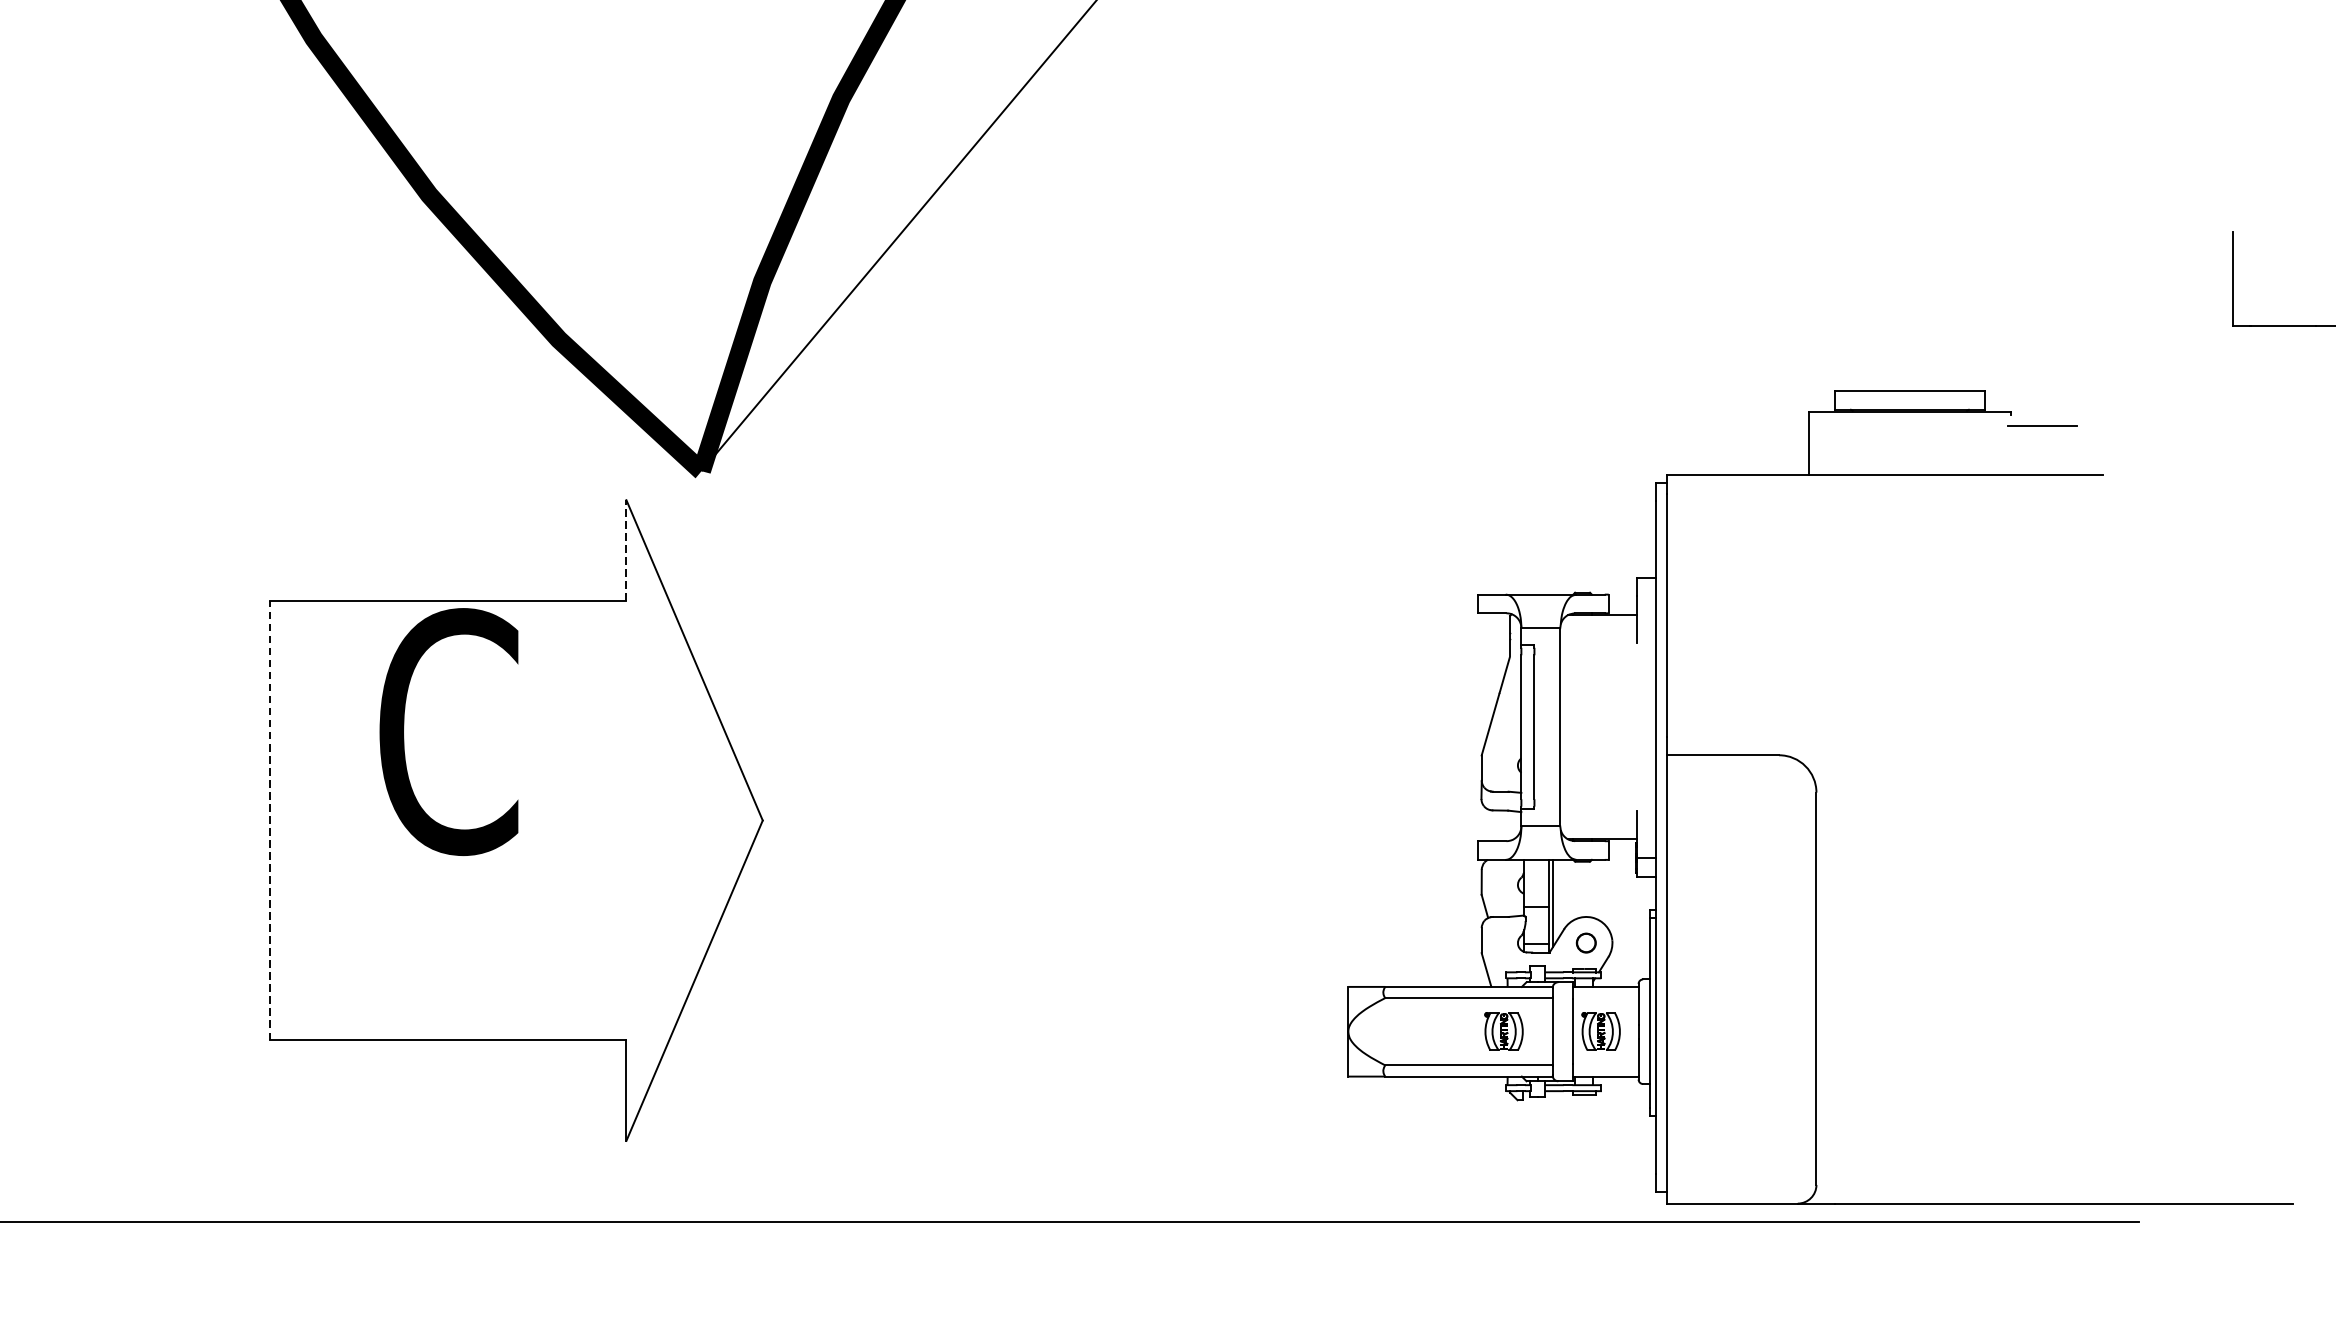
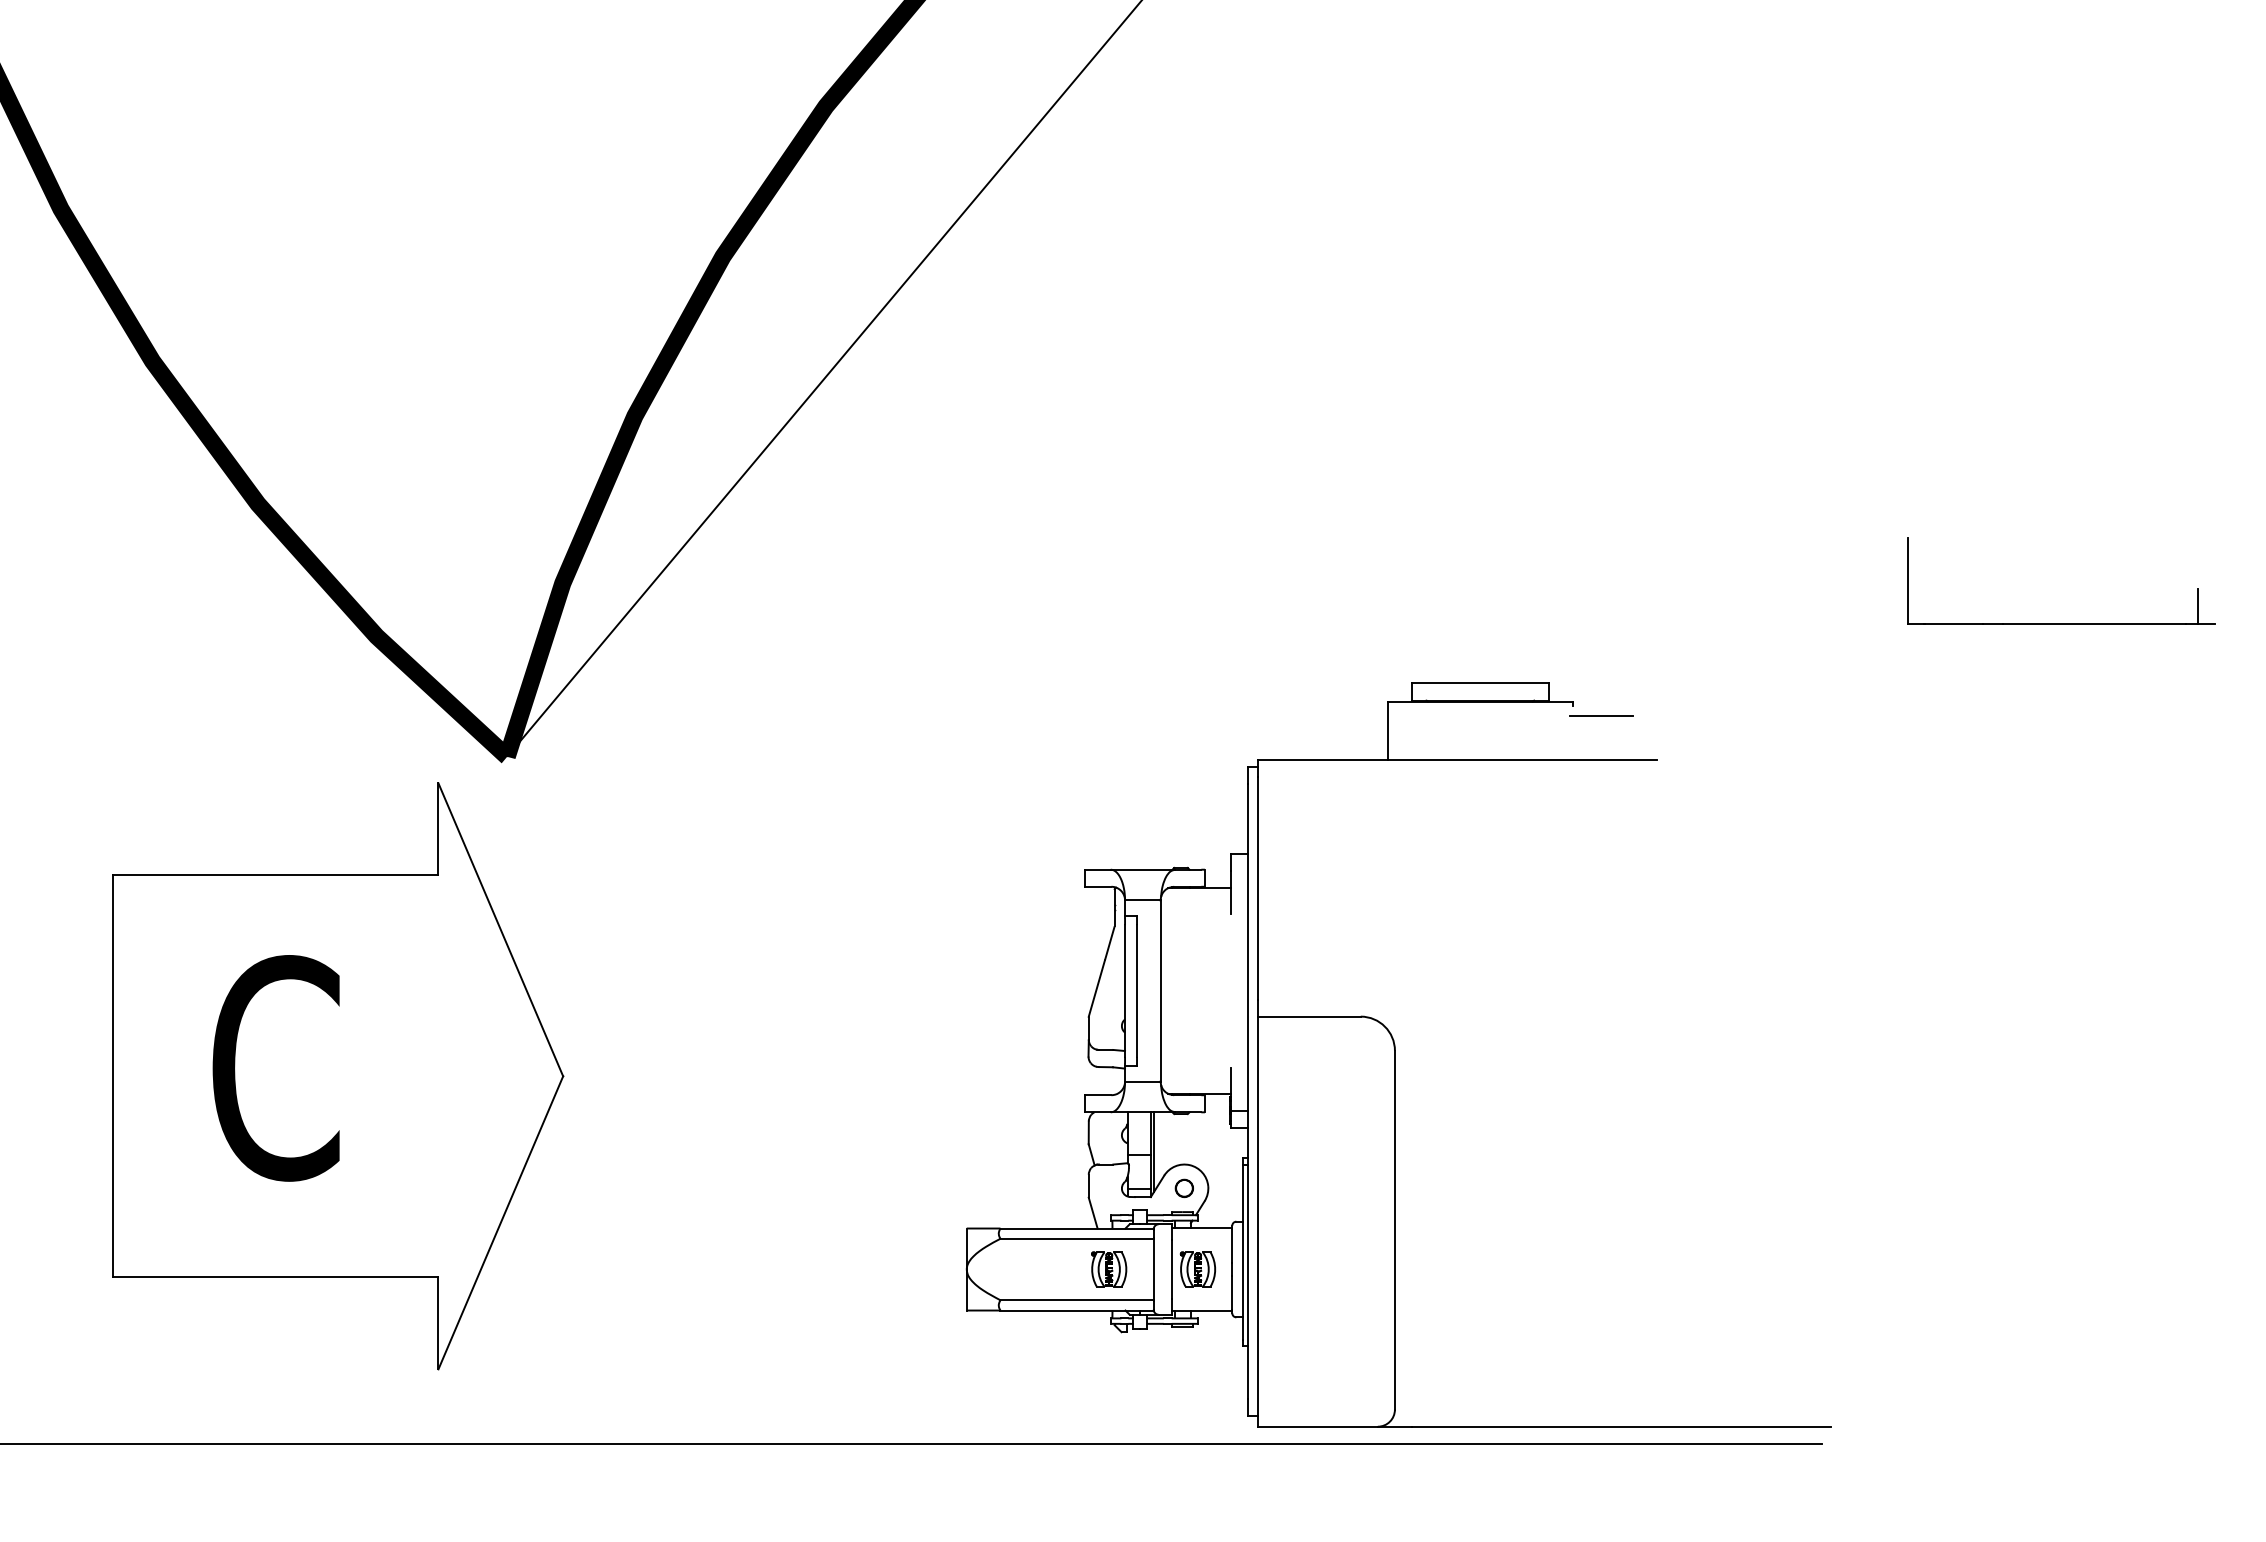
line: (626, 549) -> (438, 828), dashed -> solid
text: (448, 732) -> (275, 1068), moved
part: (1820, 796) -> (1398, 1054), moved
line: (270, 820) -> (112, 1076), dashed -> solid

